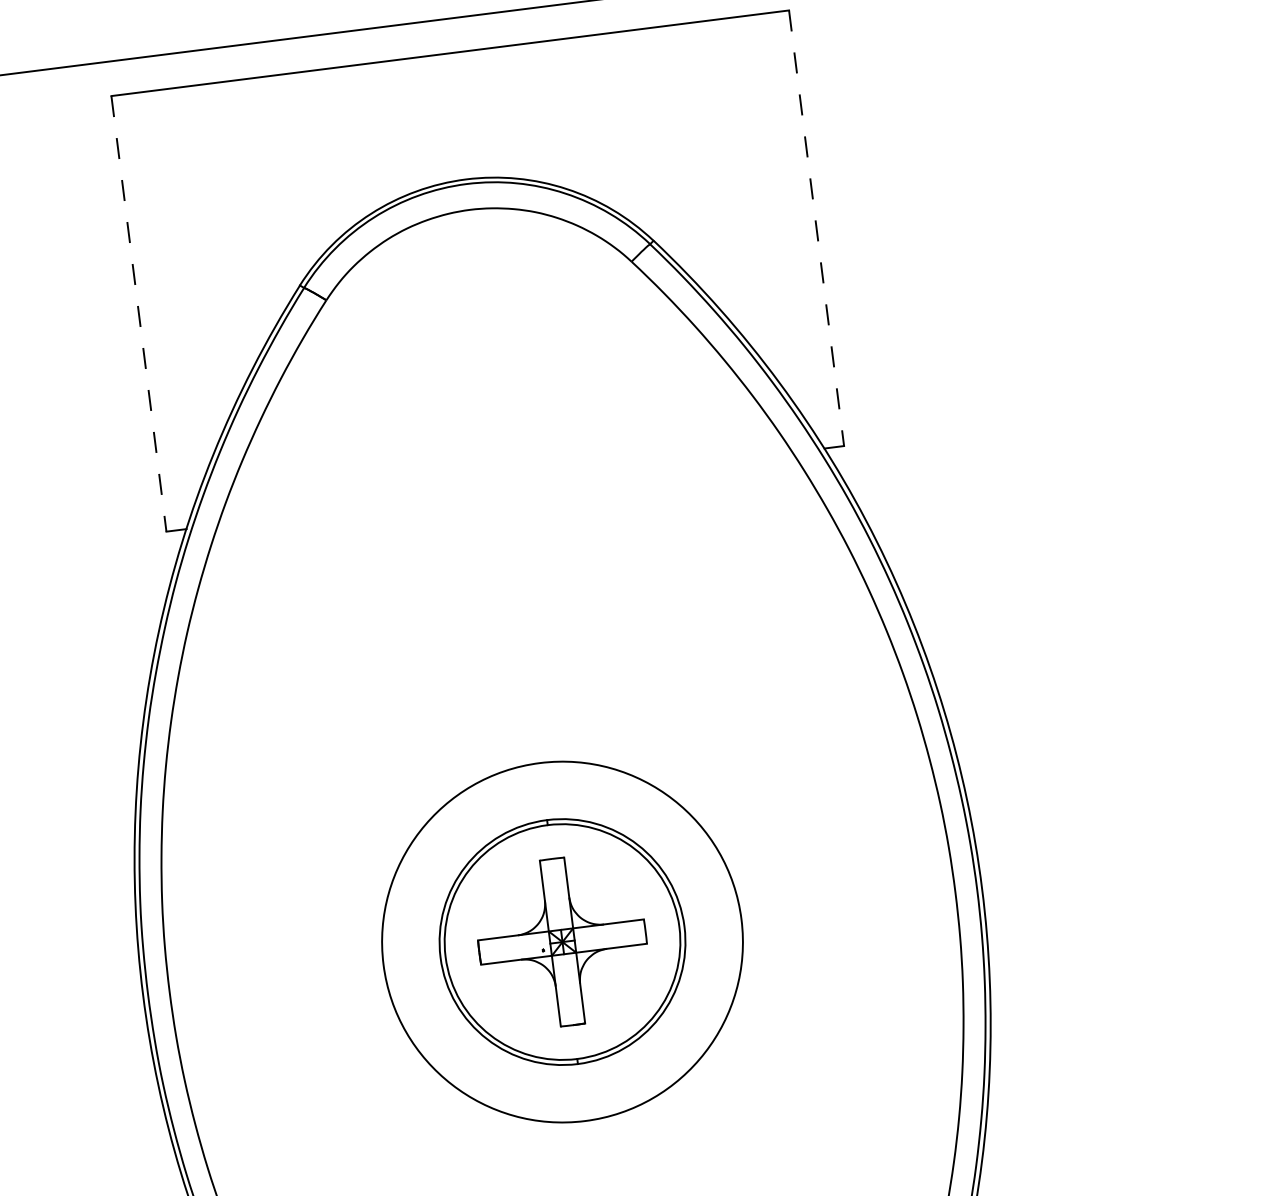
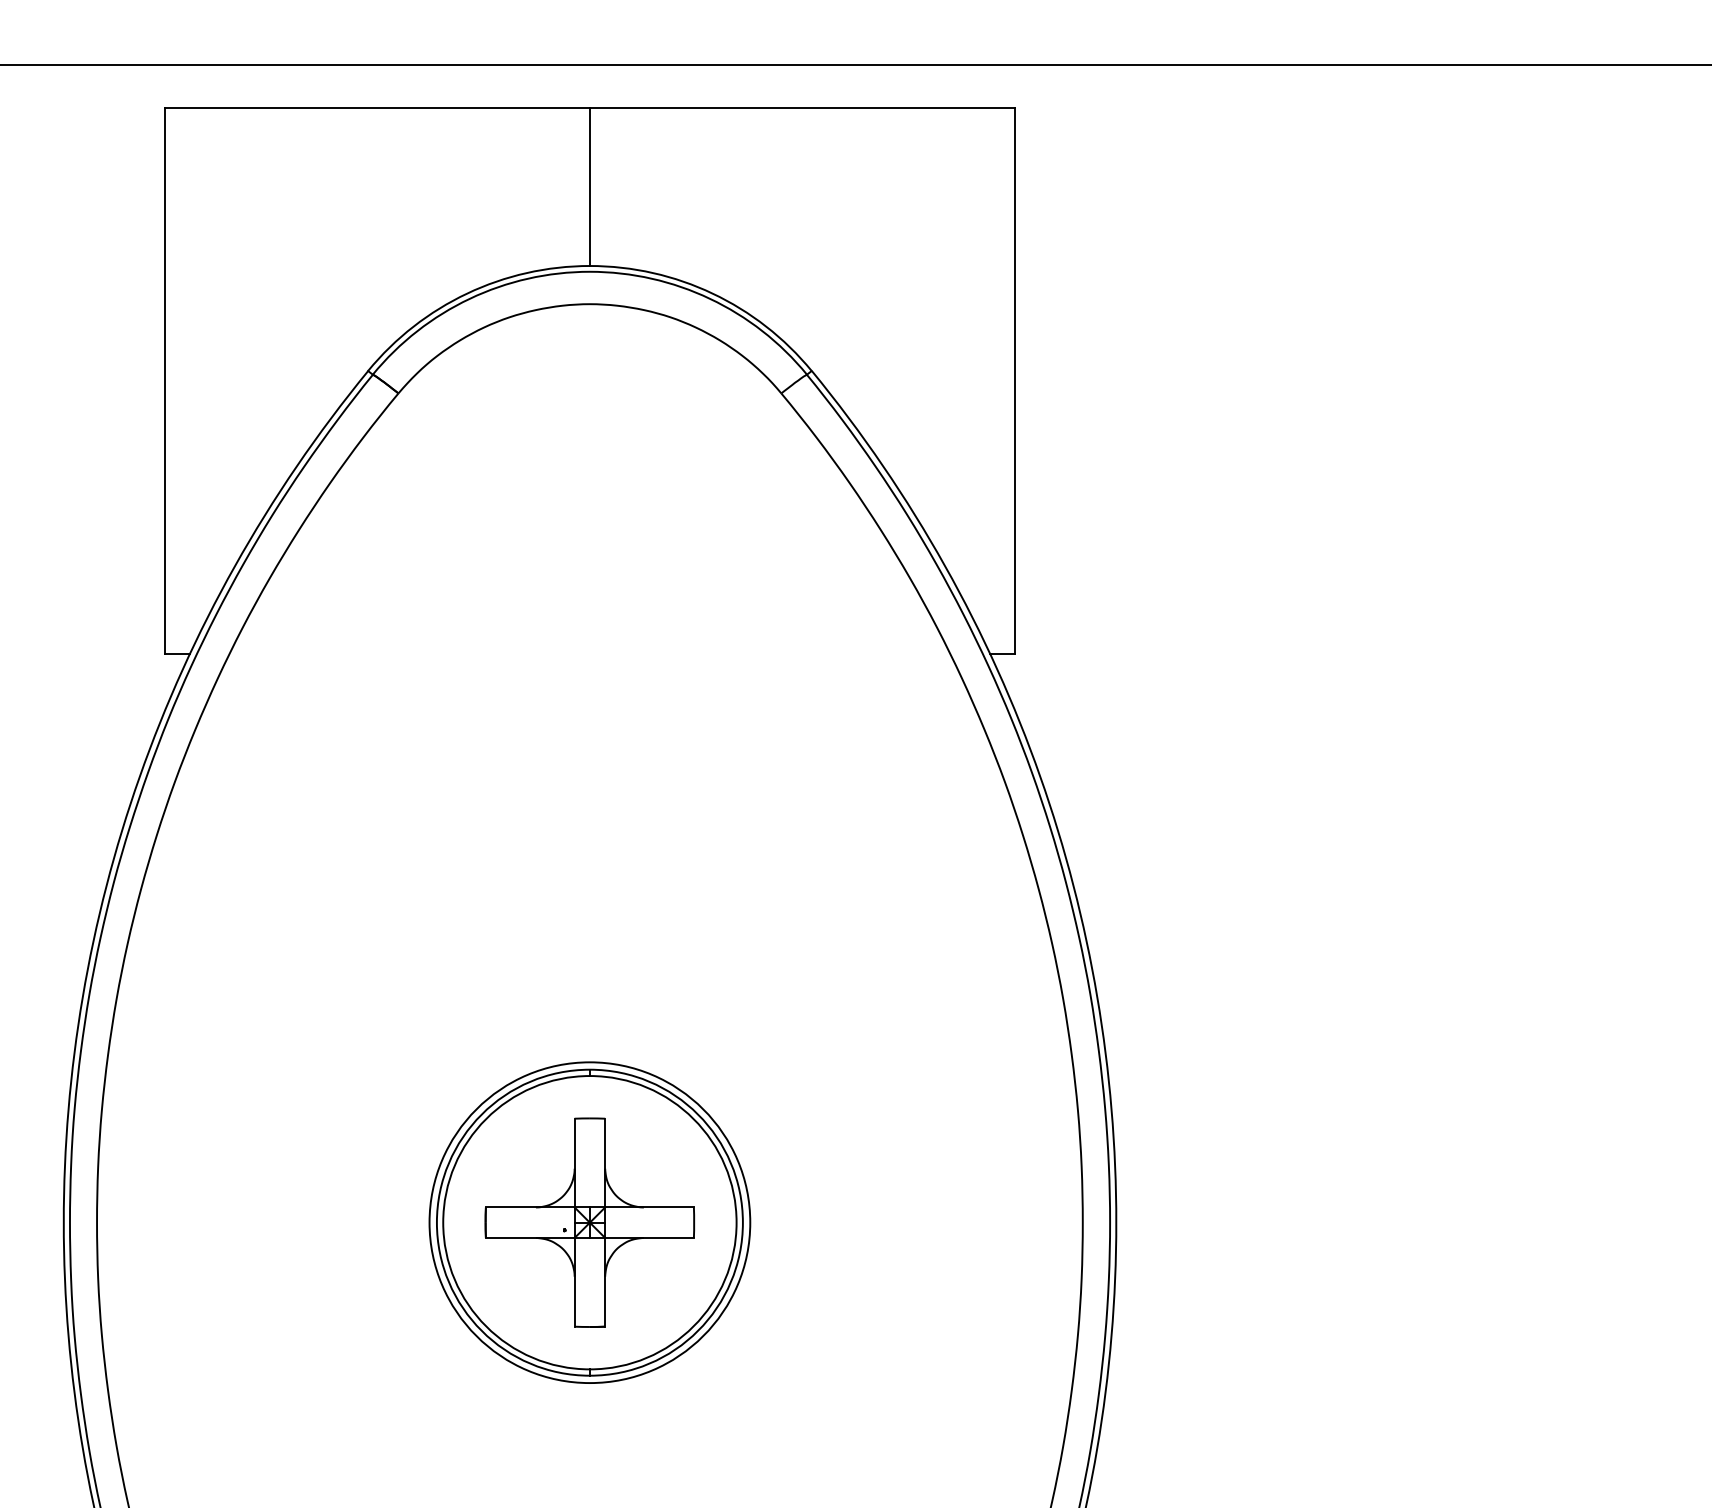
line: (457, 116) -> (589, 186), added
line: (816, 228) -> (1014, 381), dashed -> solid
line: (138, 314) -> (164, 381), dashed -> solid
circle: (562, 941) -> (589, 1222), size x0.71

